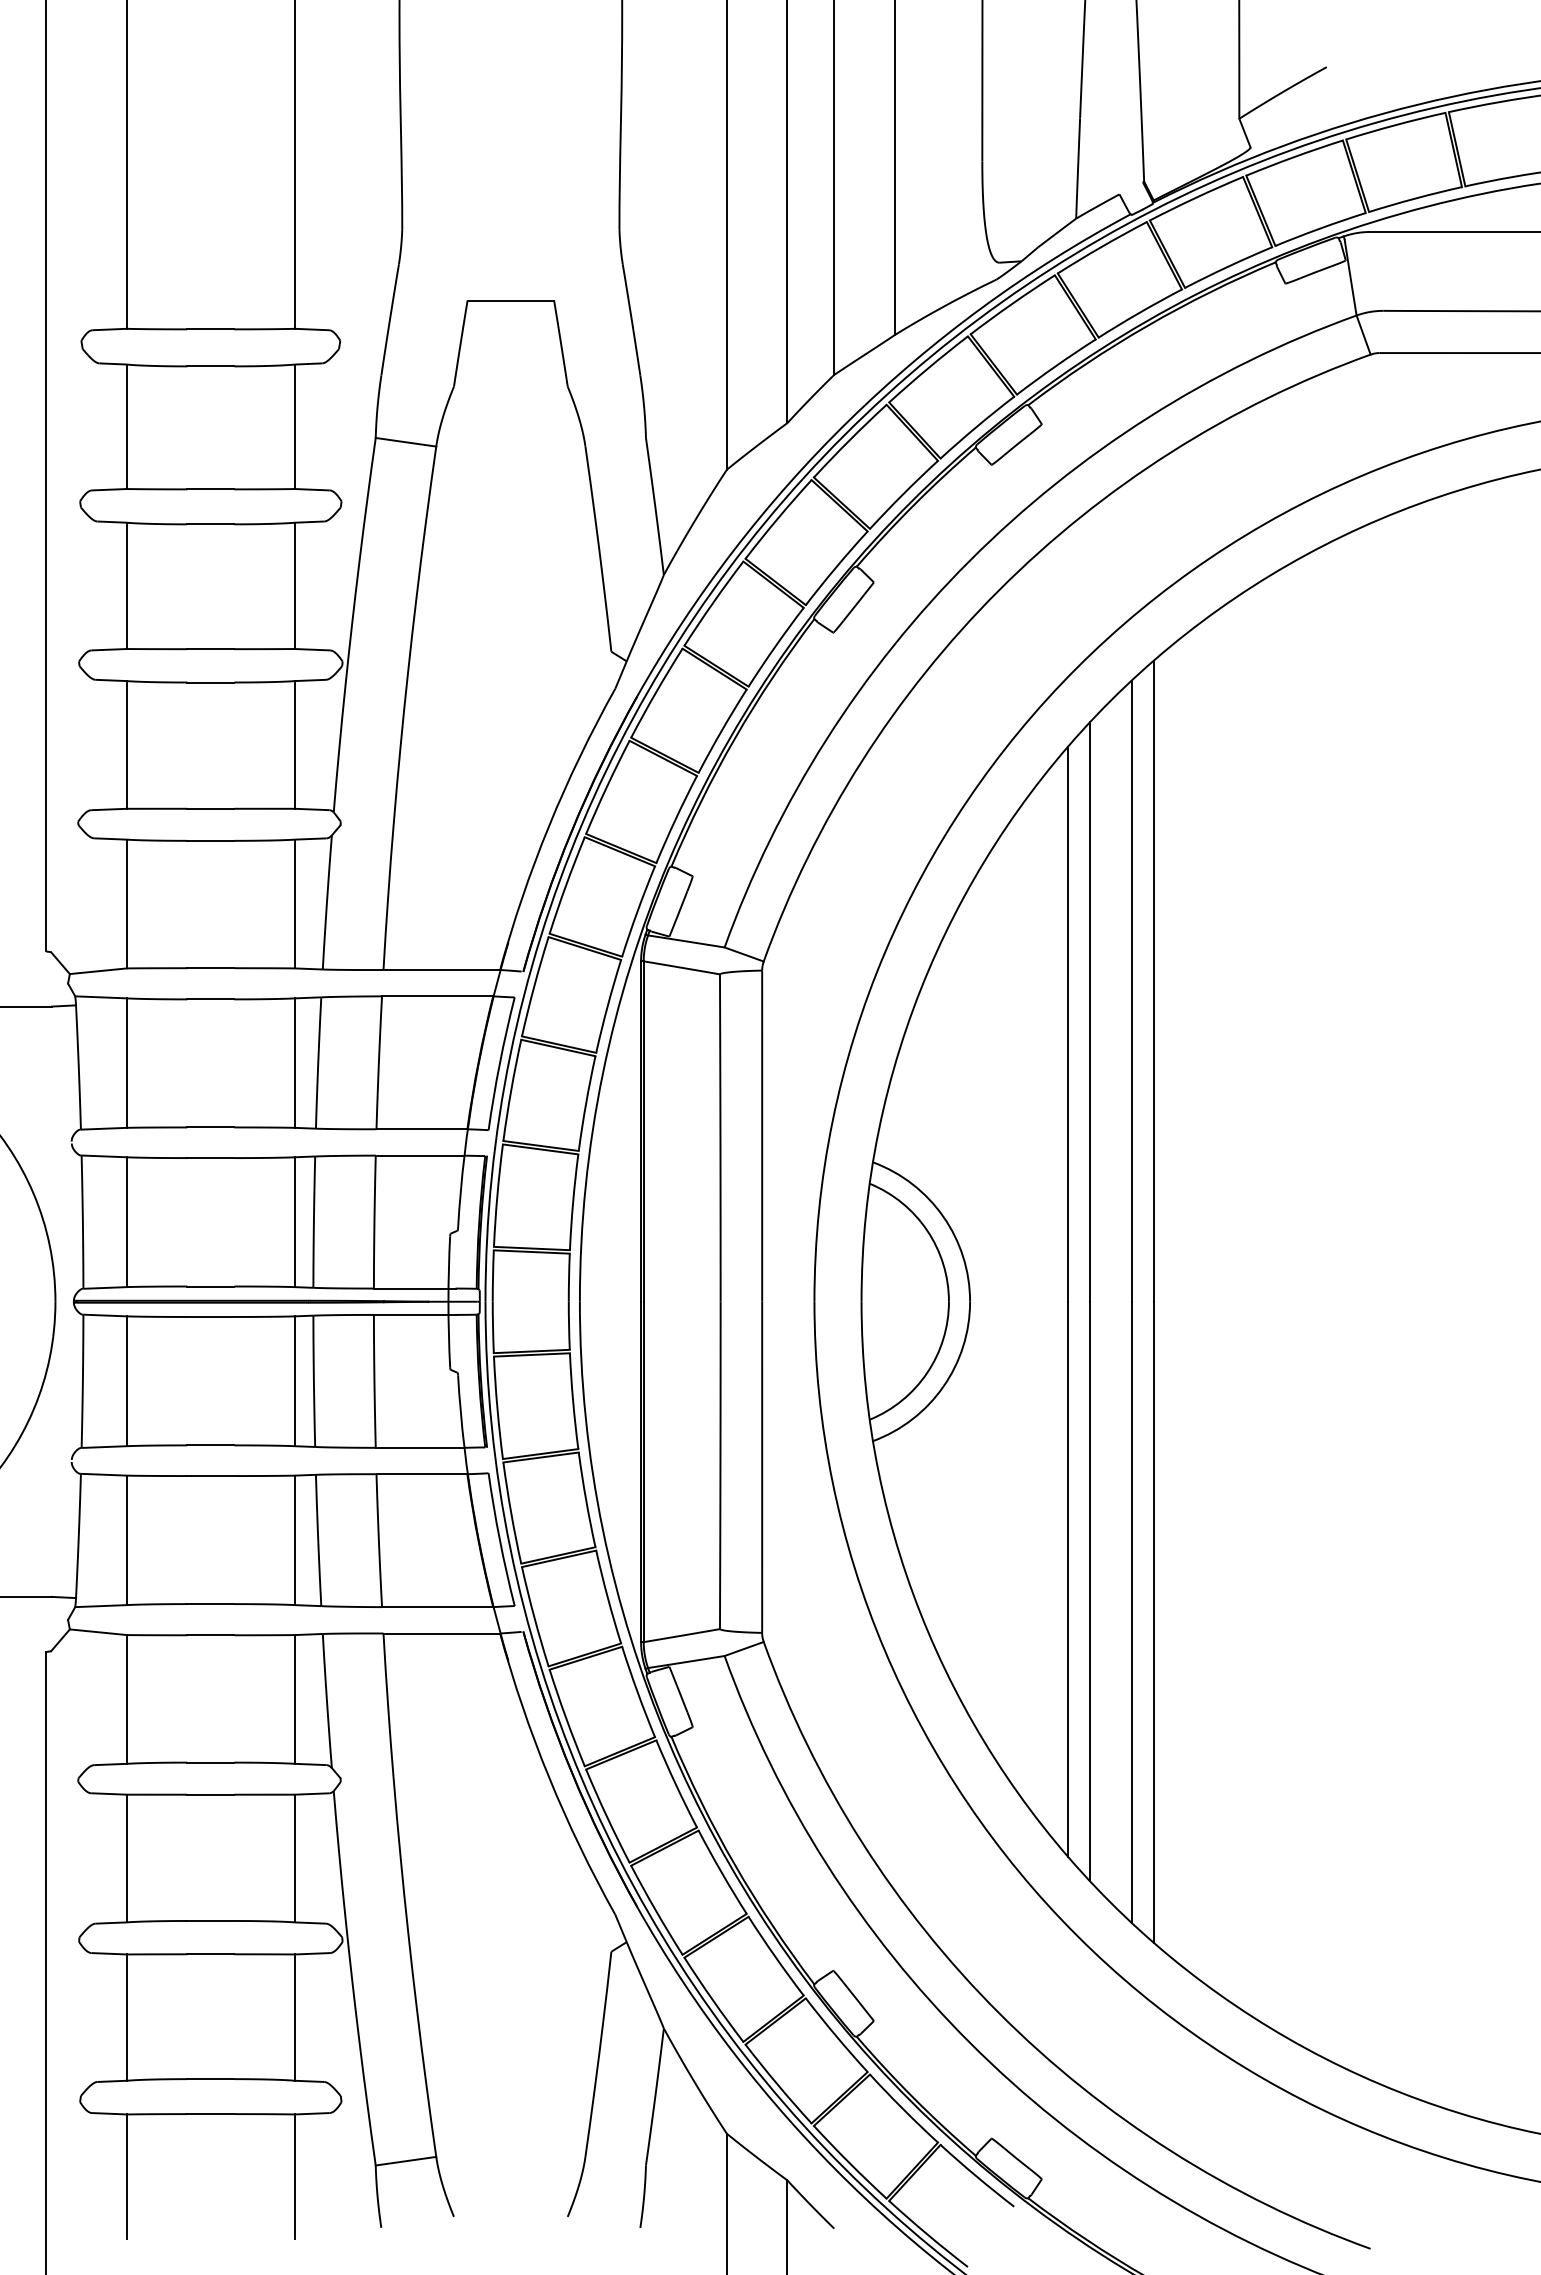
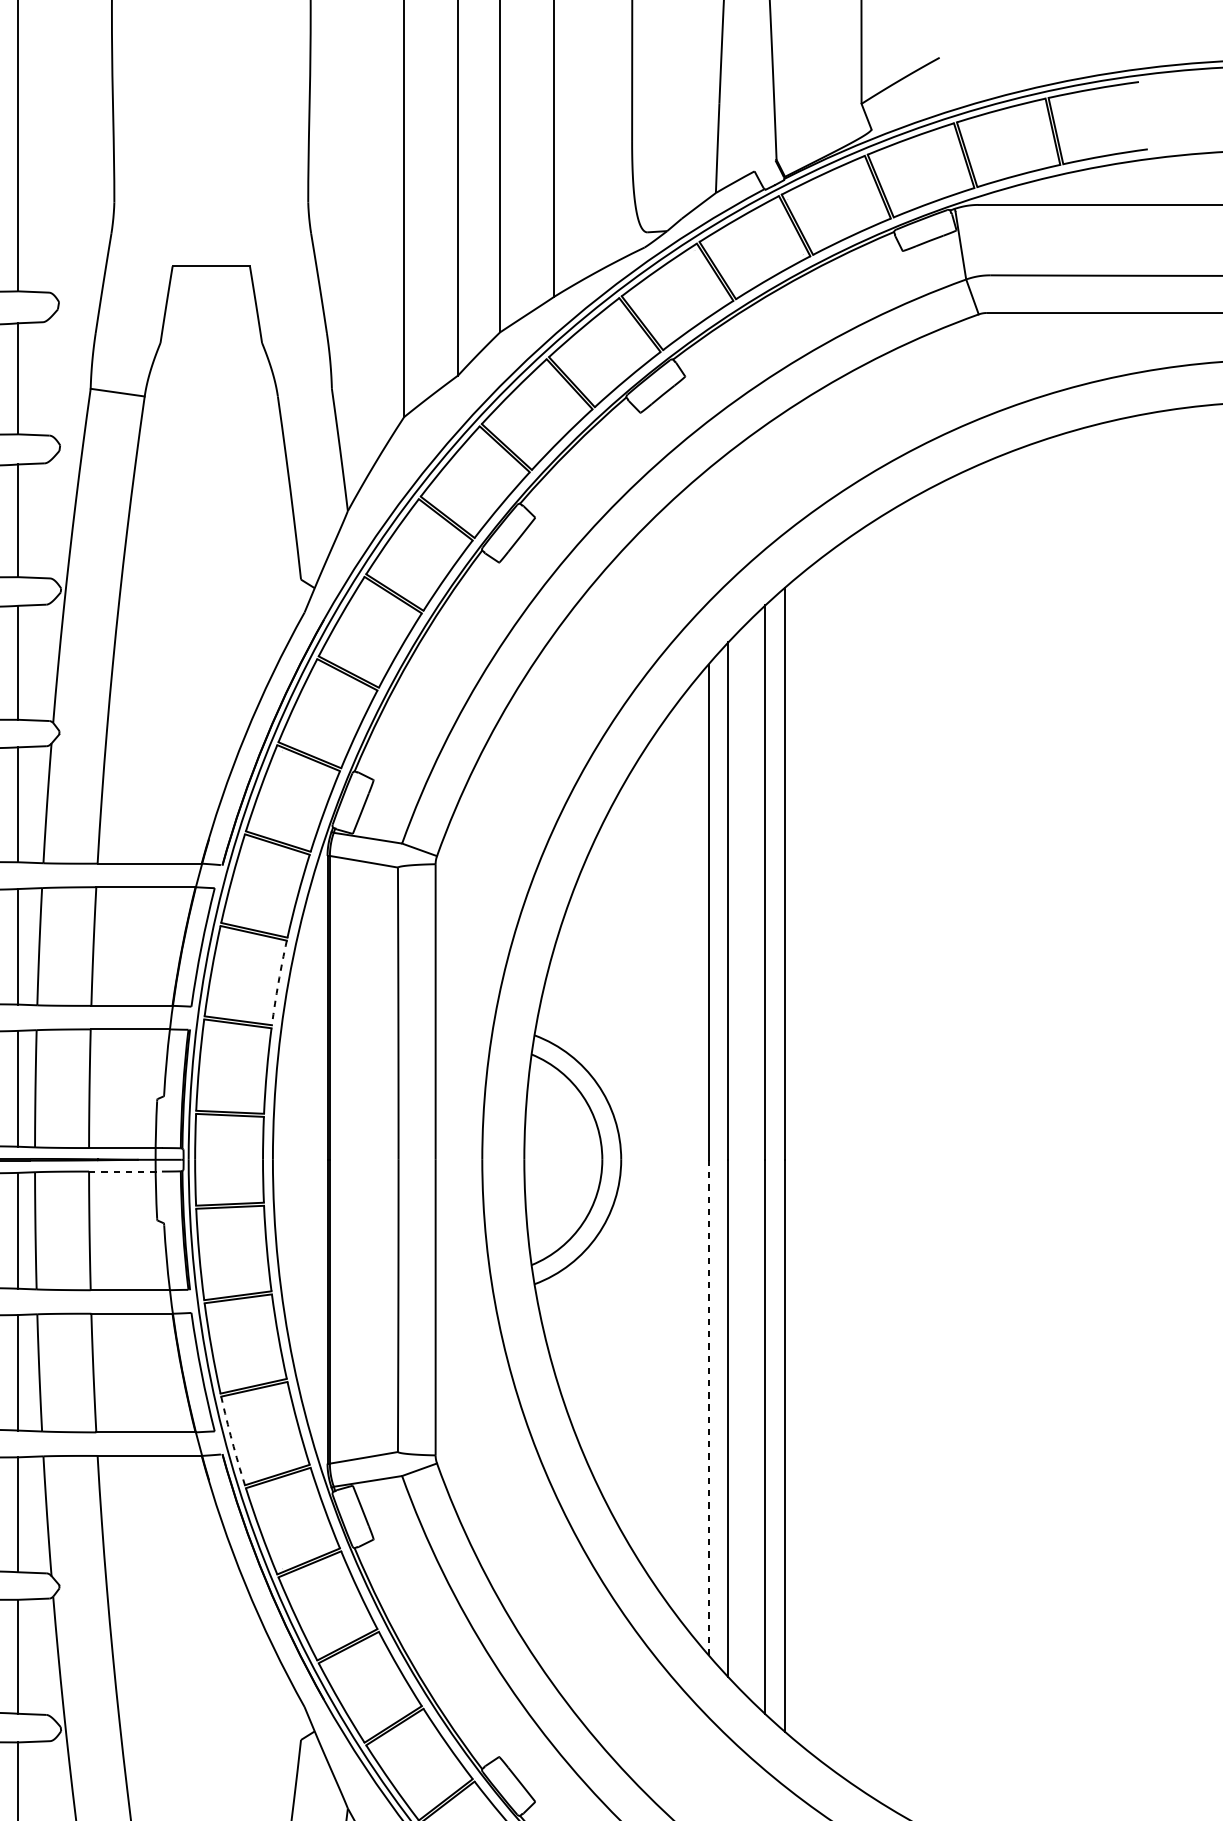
arc: (586, 1103) -> (278, 982), solid -> dashed
line: (414, 1314) -> (125, 1171), solid -> dashed
line: (1067, 1579) -> (708, 1407), solid -> dashed
arc: (534, 1617) -> (232, 1441), solid -> dashed

